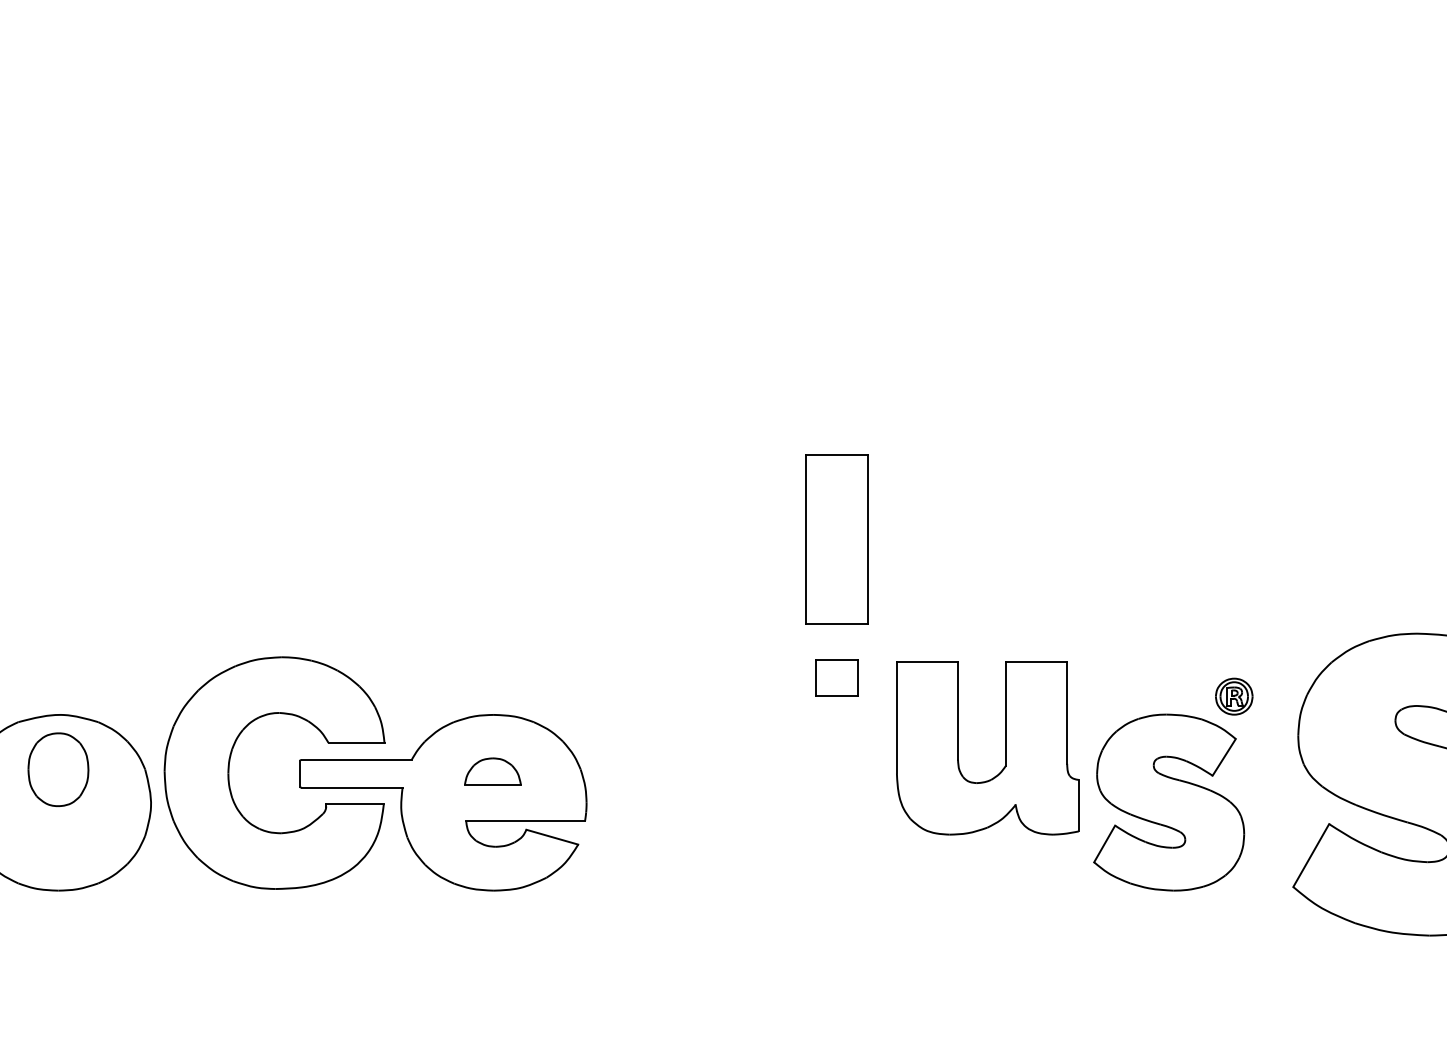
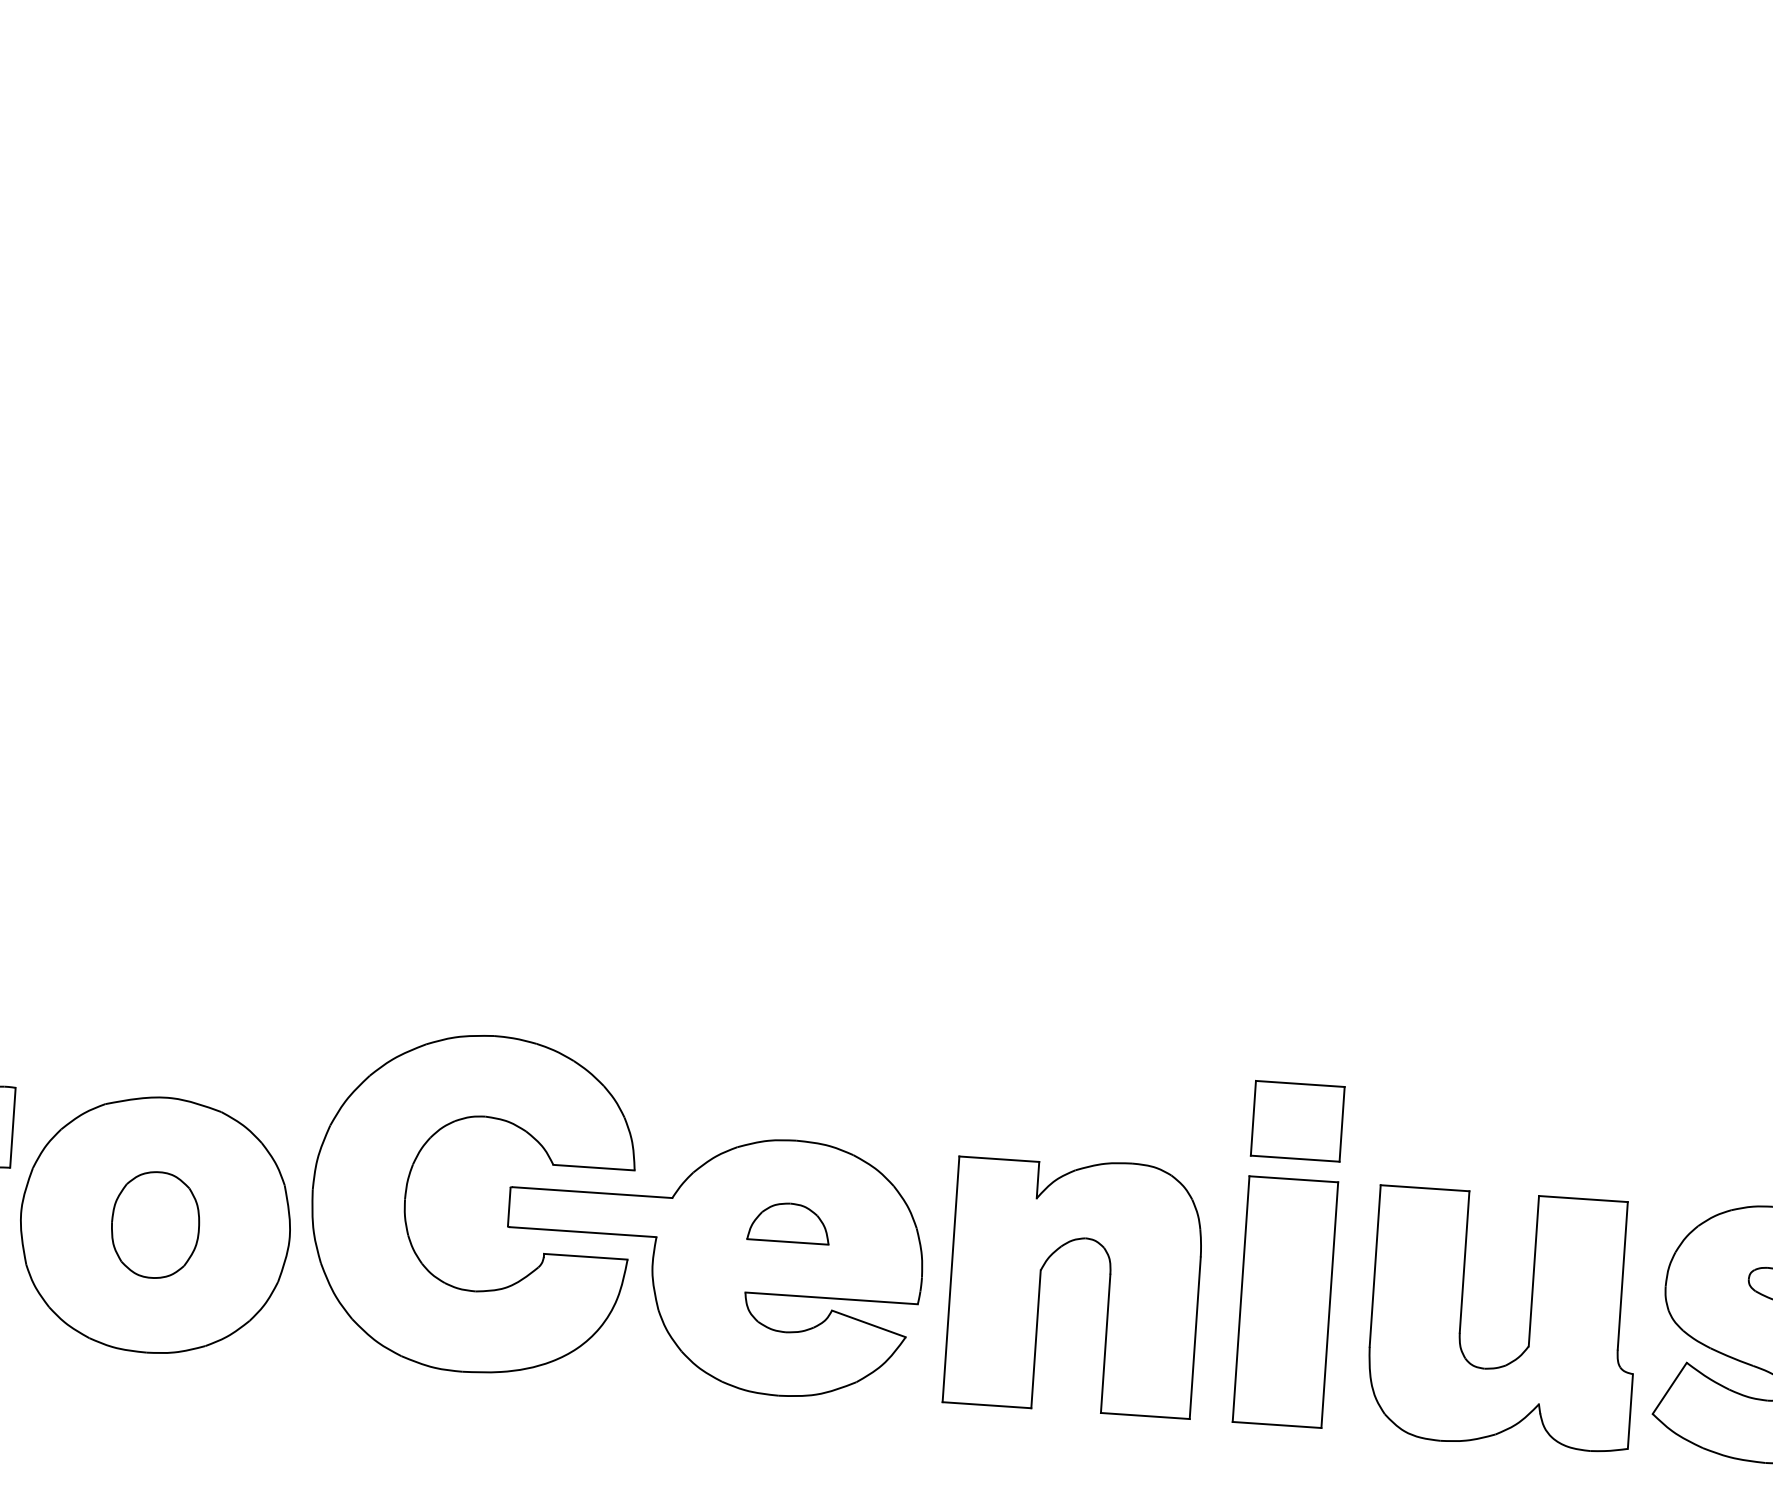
part: (836, 539) -> (1284, 1301), moved
part: (836, 677) -> (1297, 1120), size x1.43
part: (1005, 748) -> (1529, 1321), moved
part: (58, 769) -> (155, 1224), moved
part: (668, 800) -> (1041, 1282), added

